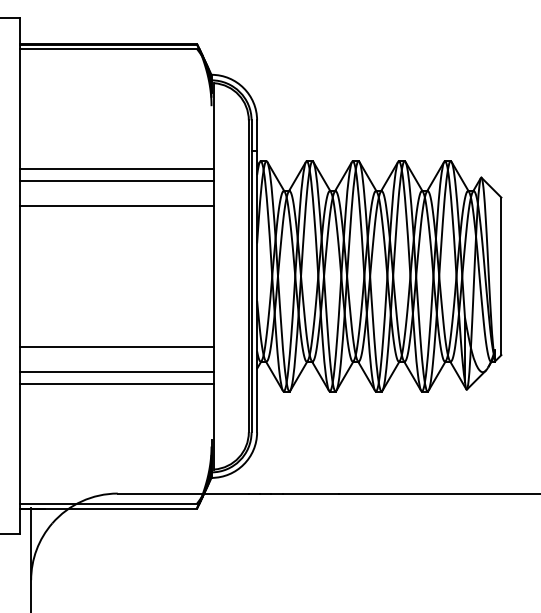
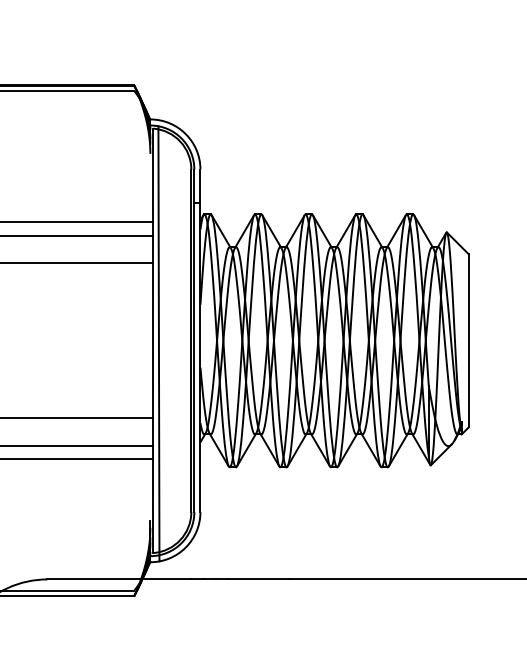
line: (218, 279) -> (158, 344), added

